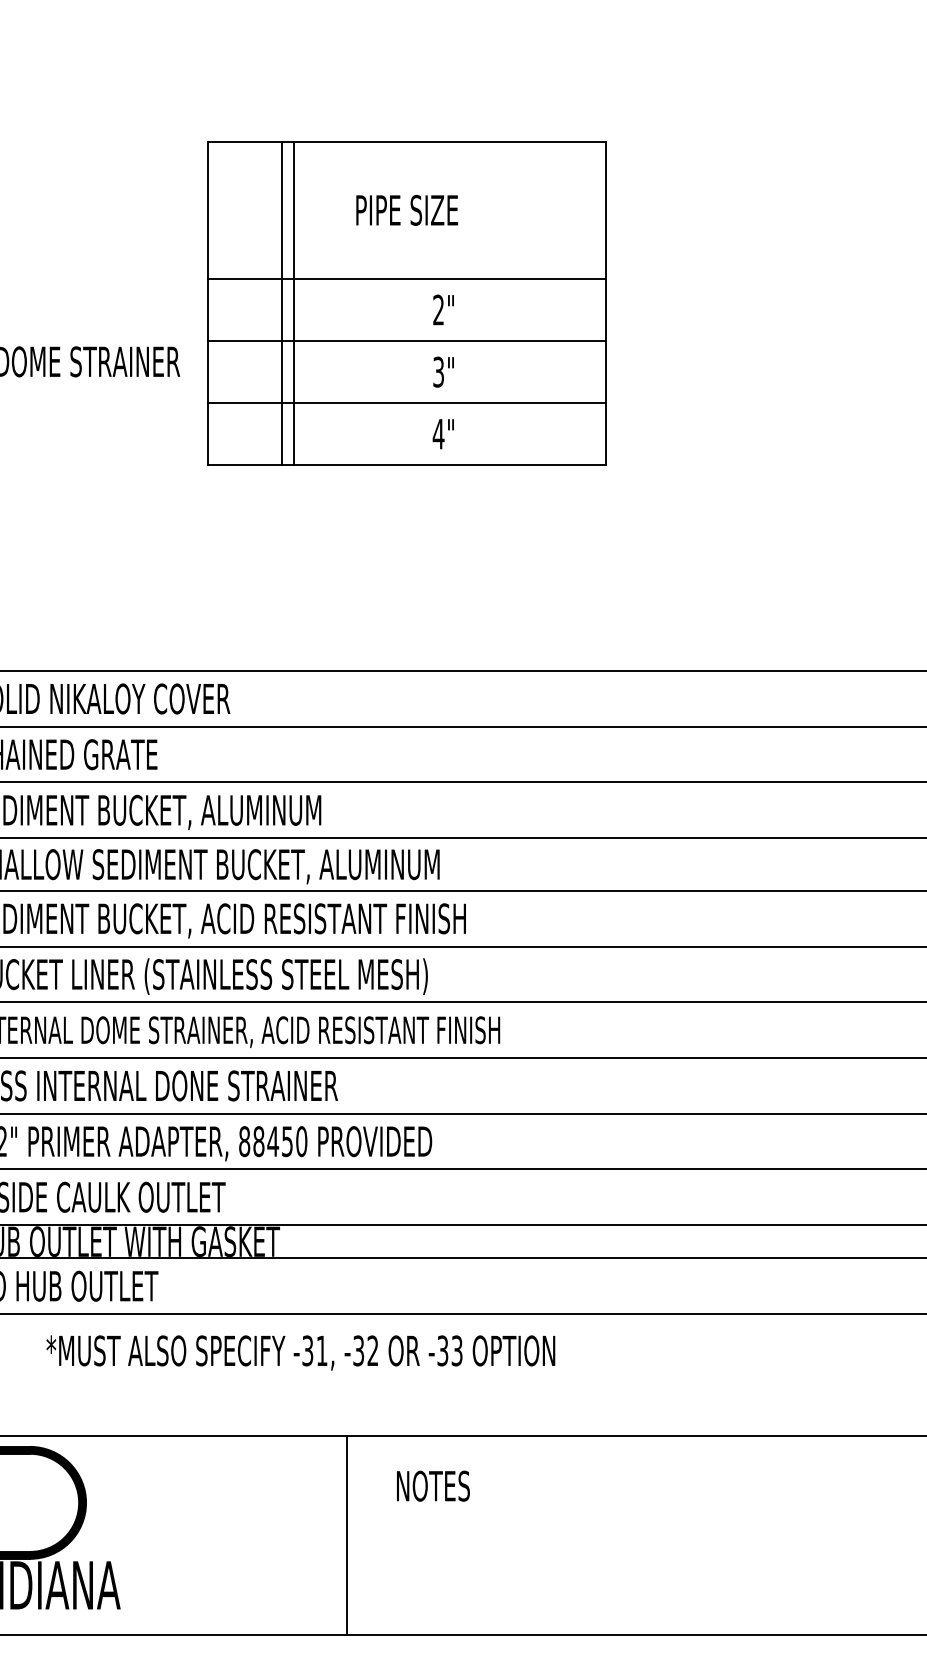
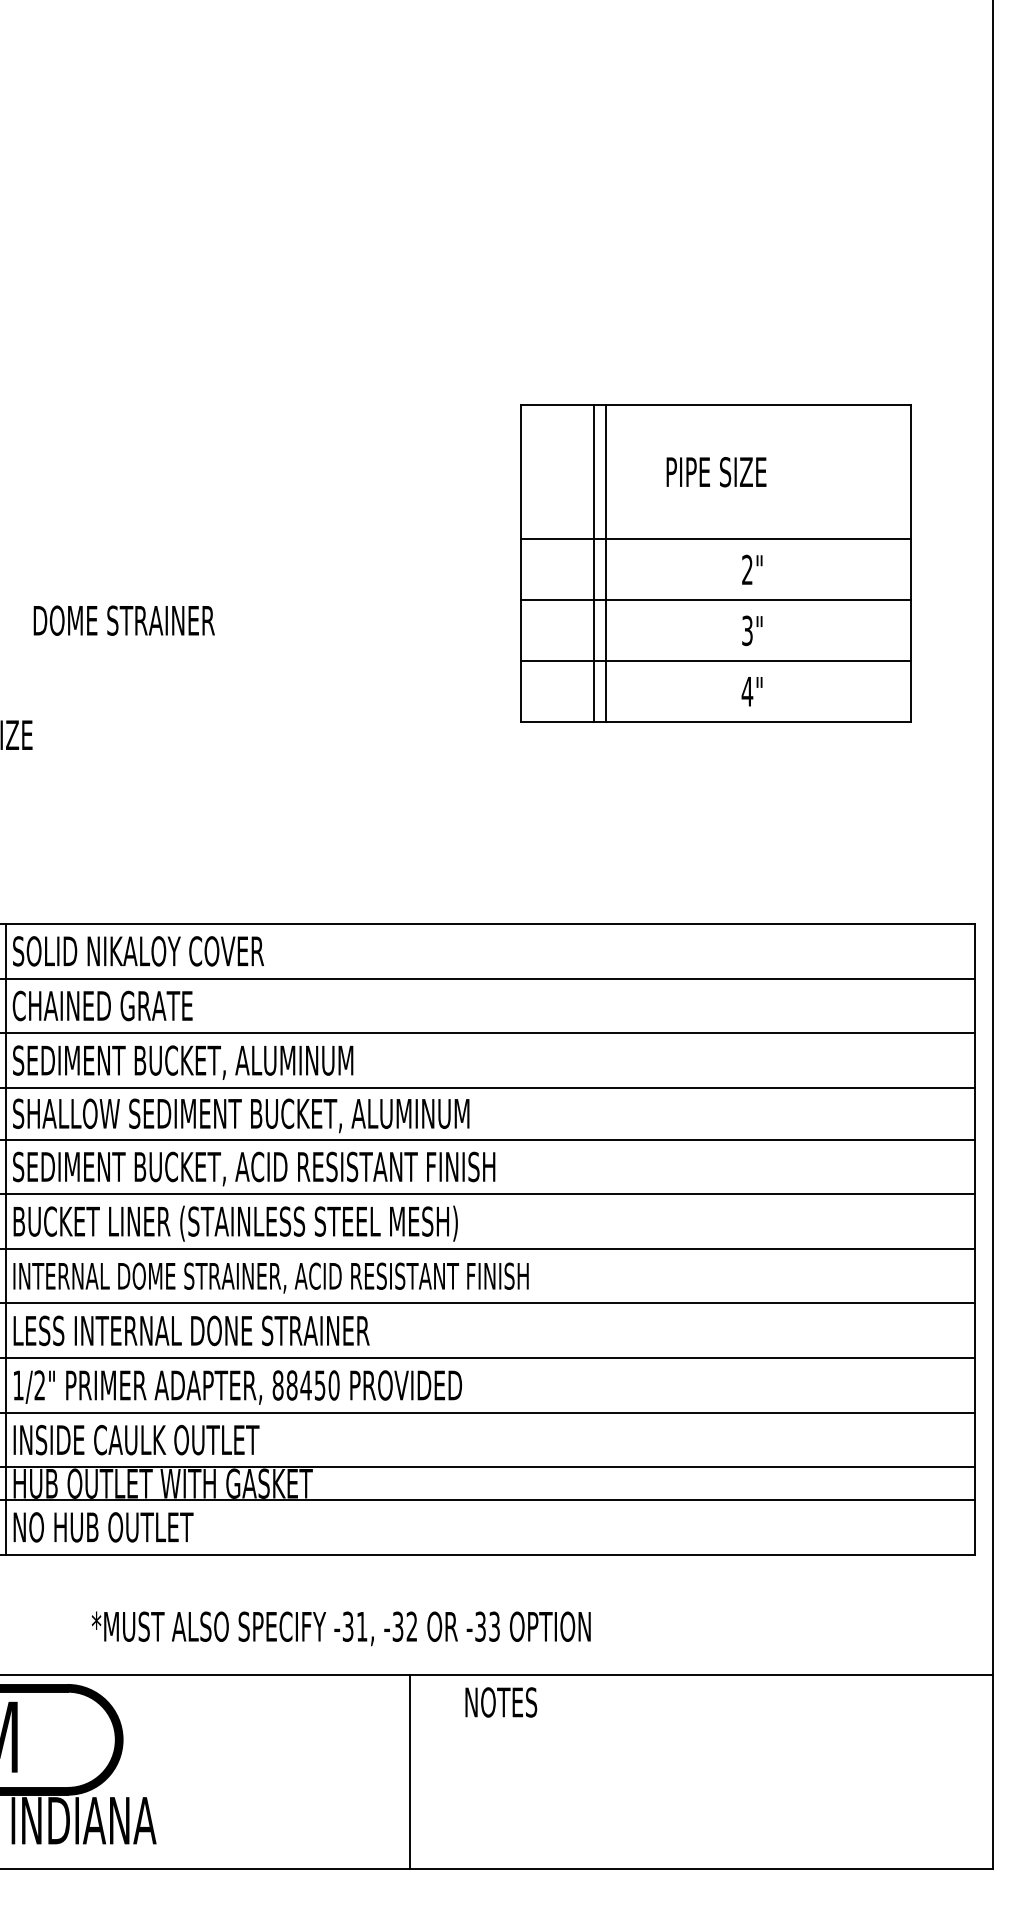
part: (406, 303) -> (715, 563), moved
text: (300, 1352) -> (340, 1628), moved
text: (433, 1486) -> (501, 1702), moved
line: (346, 1535) -> (409, 1771), moved

